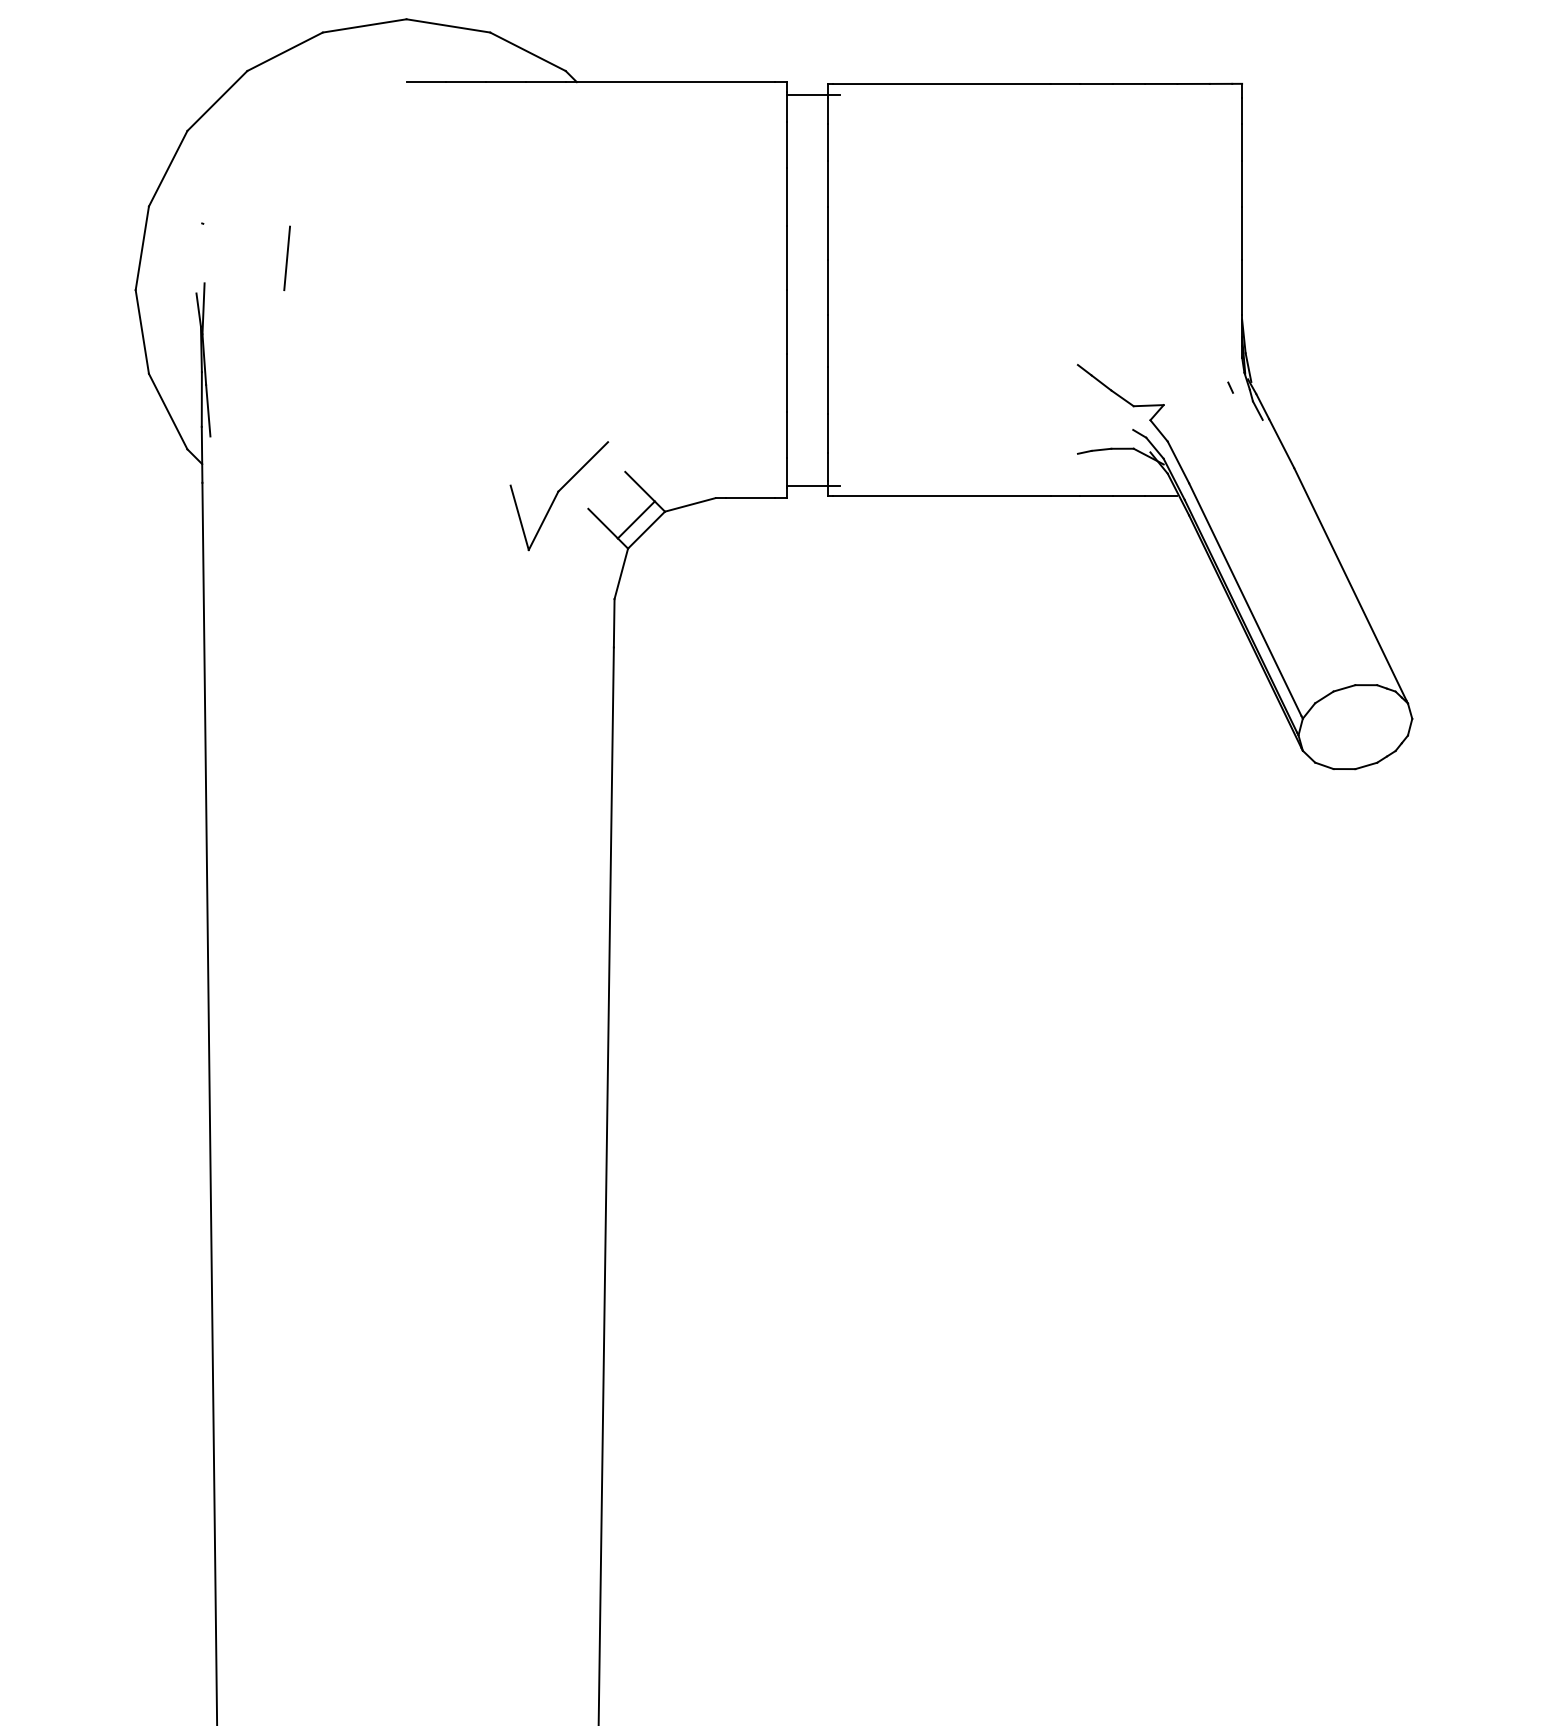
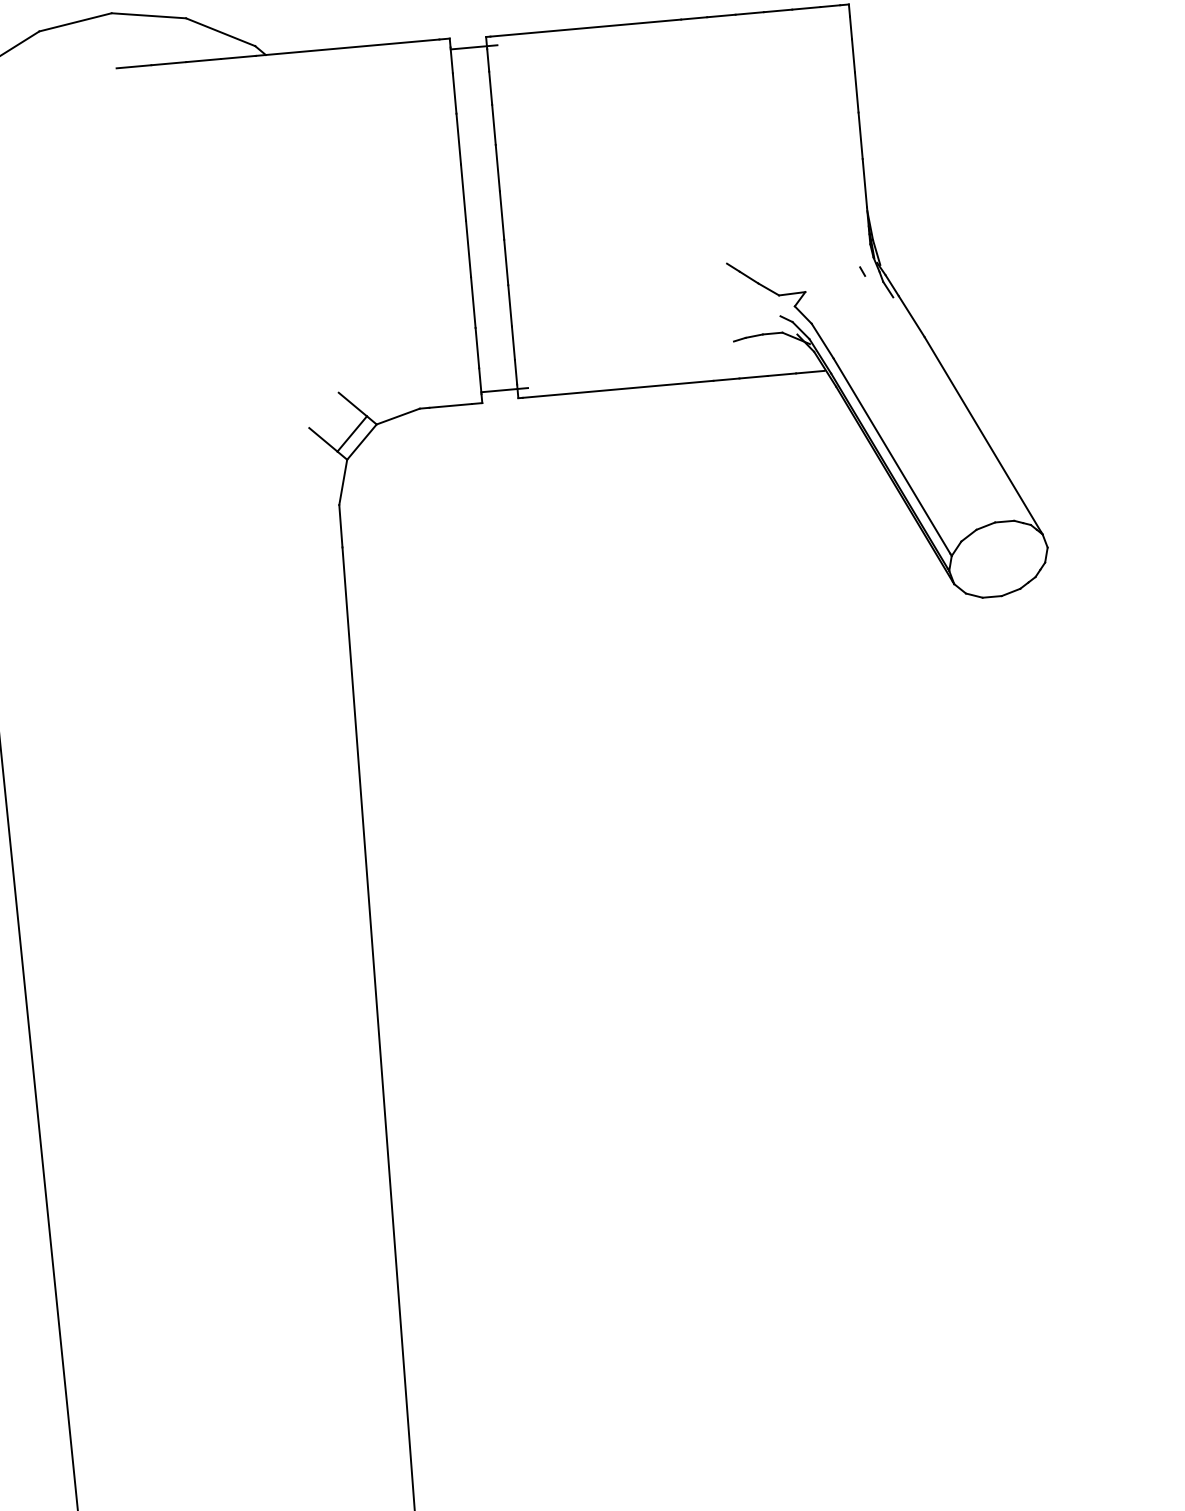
line: (287, 258) -> (26, 232), removed
part: (559, 496) -> (283, 419), removed

